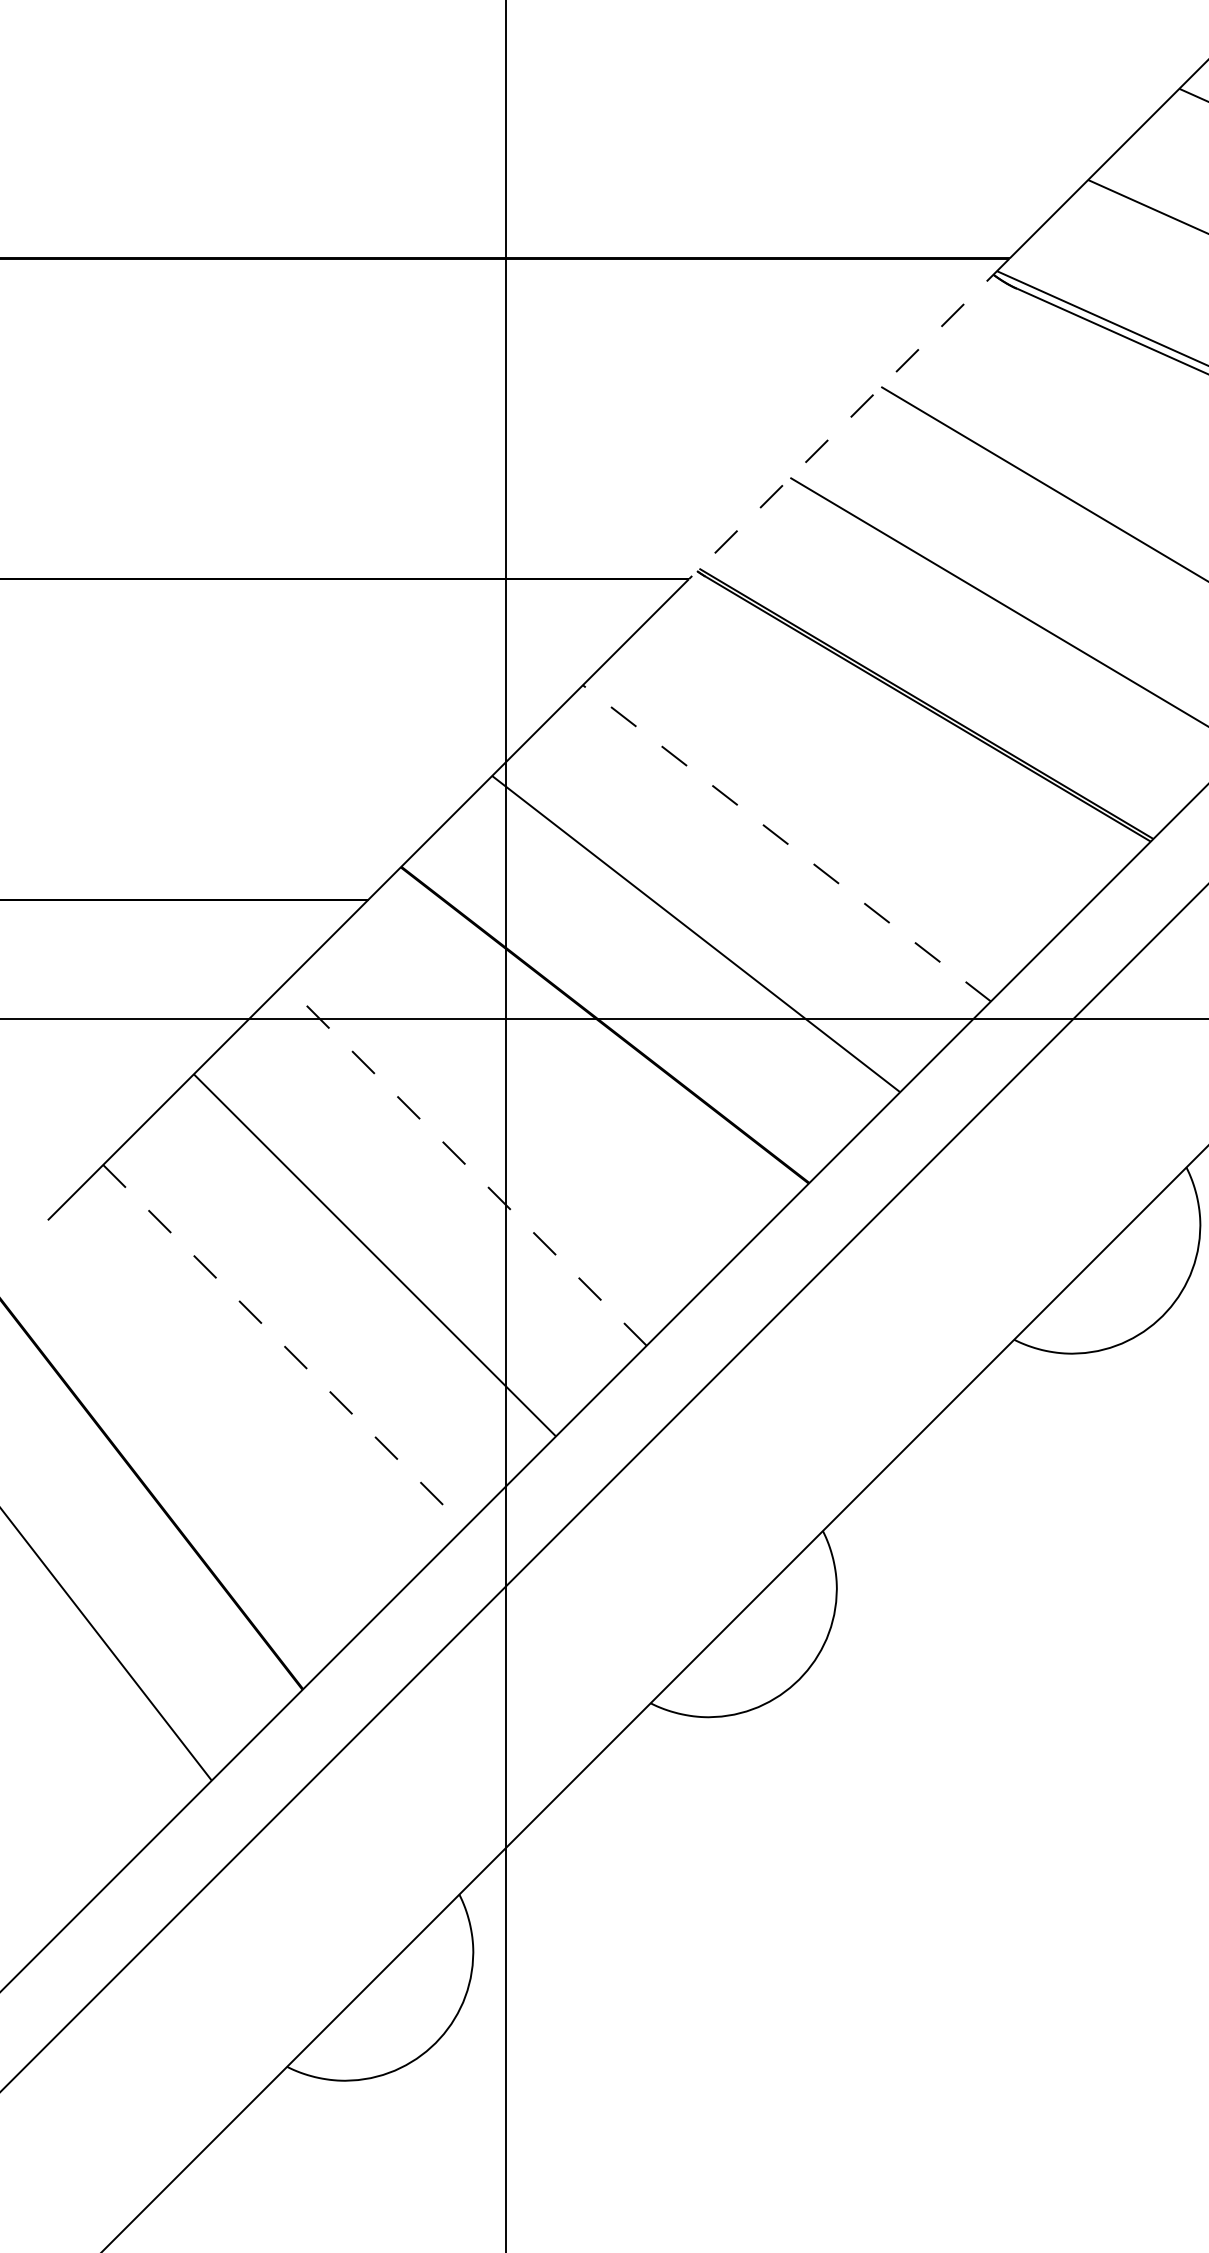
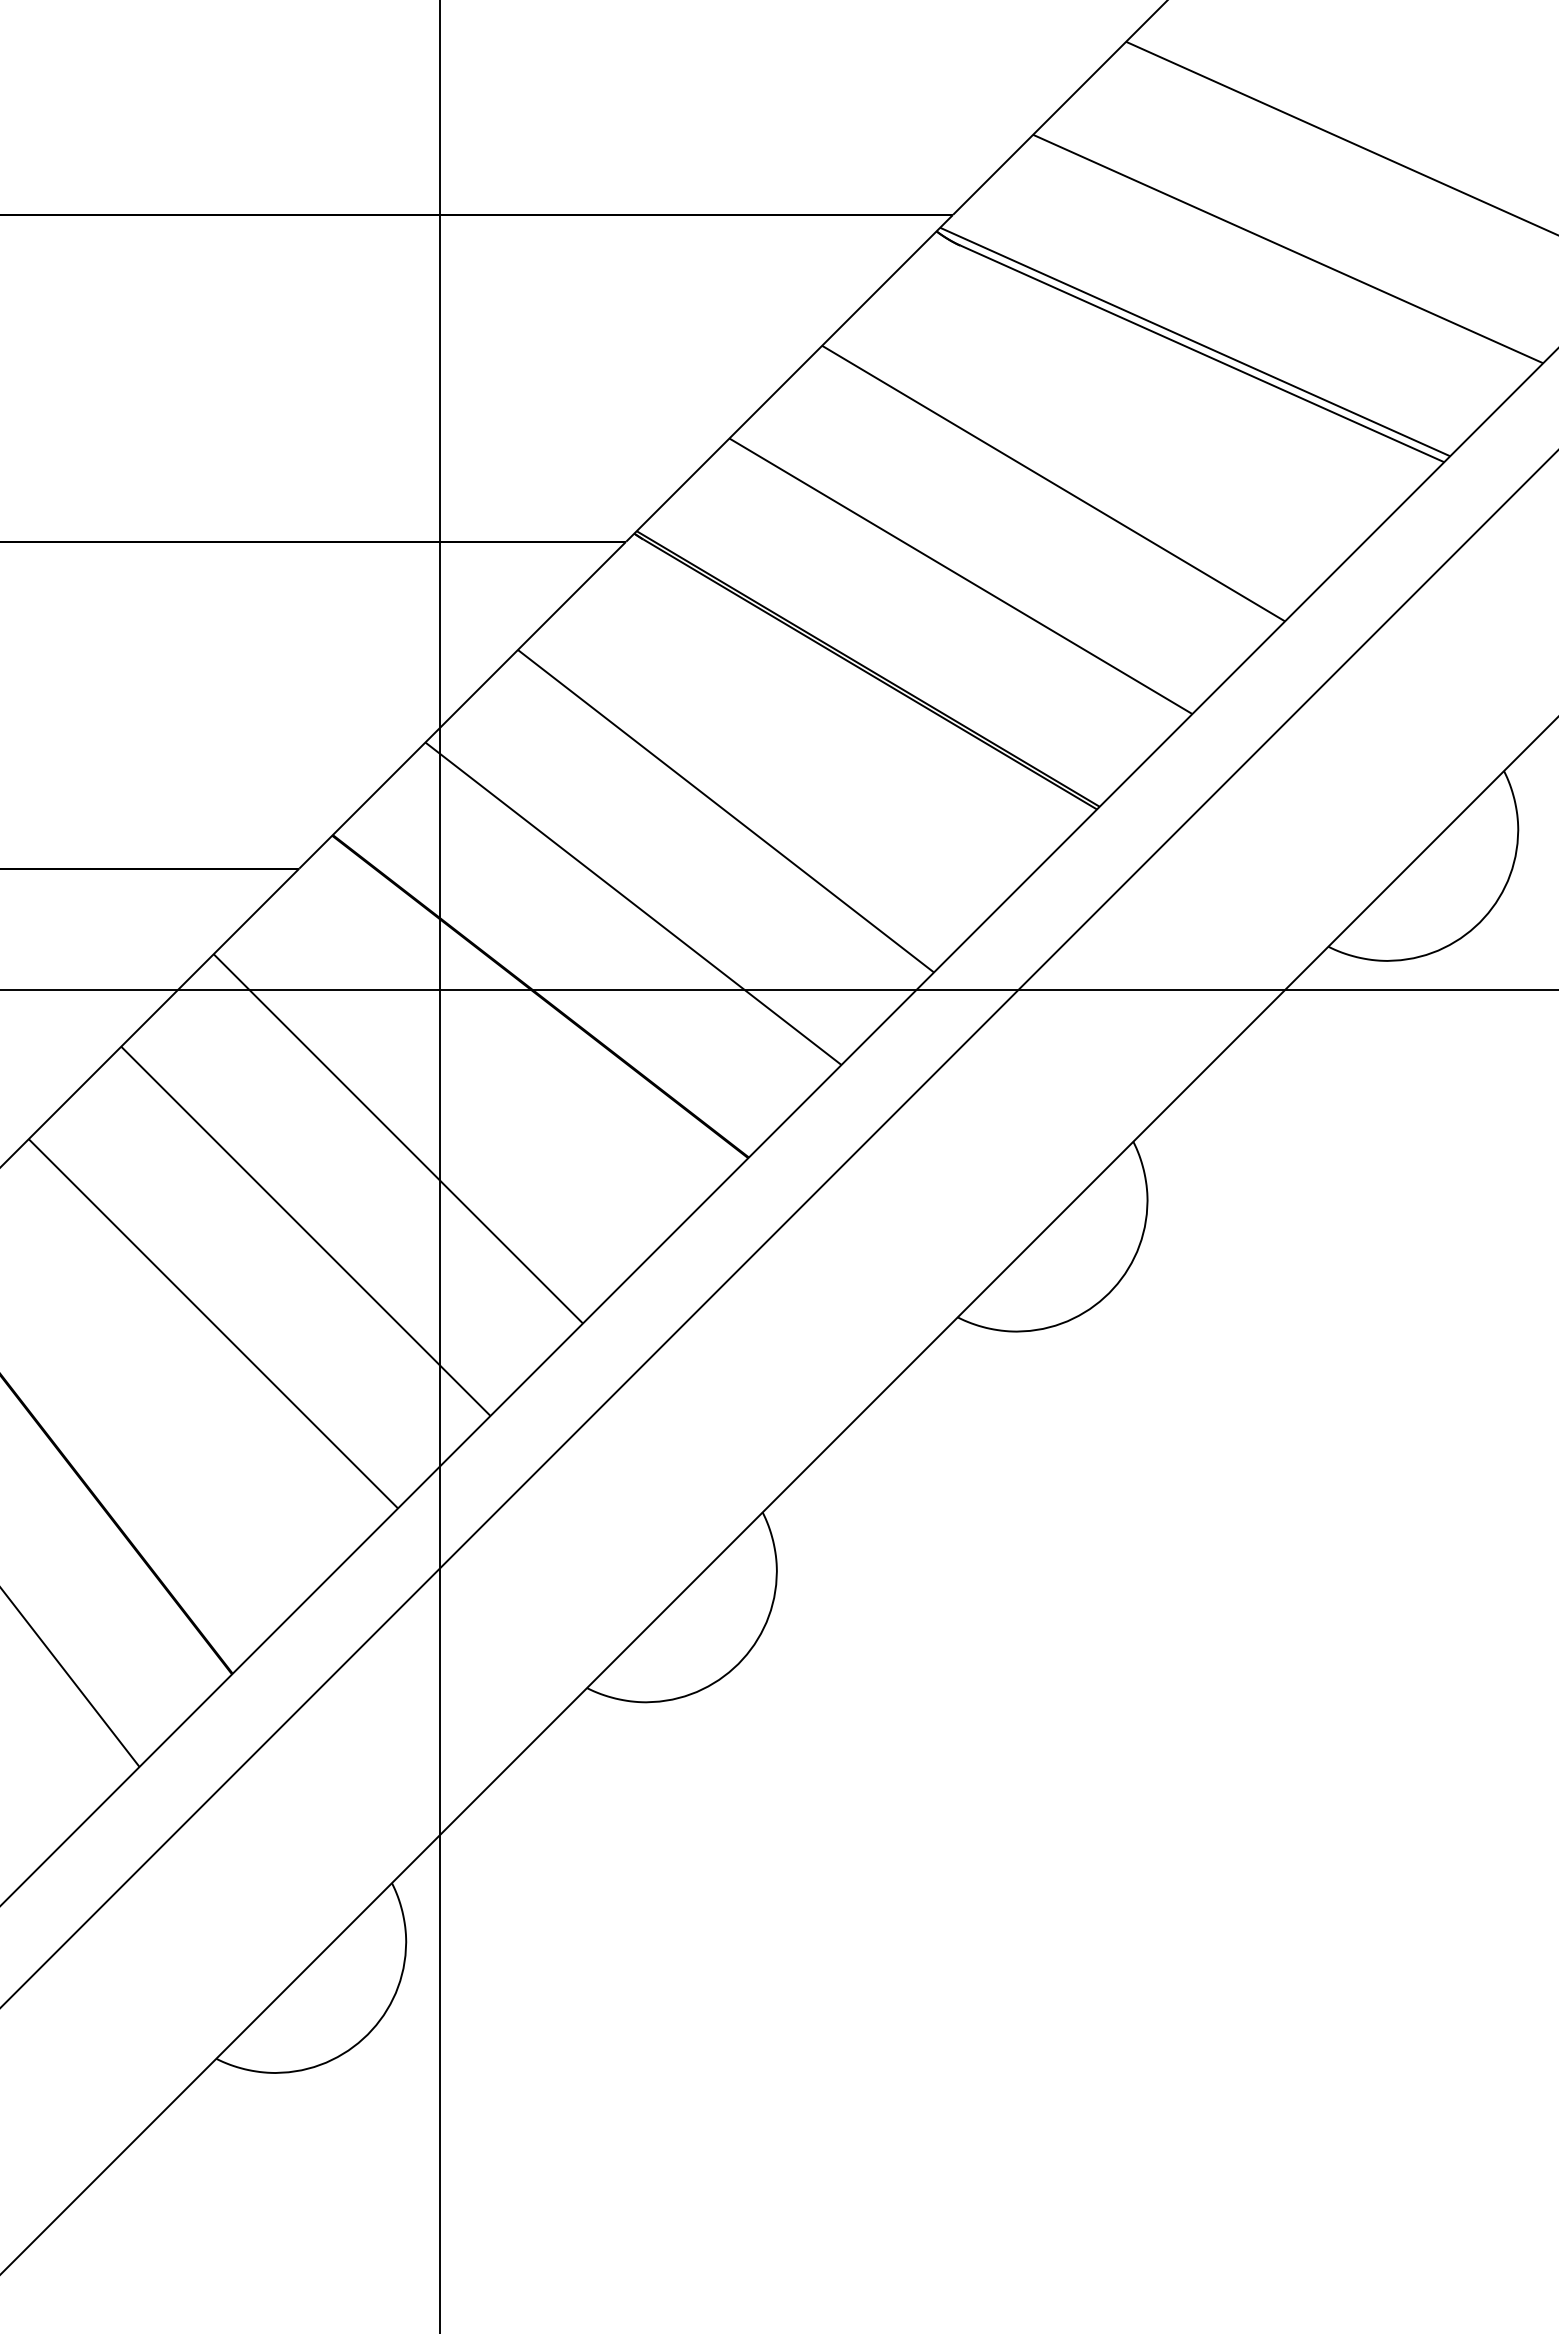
line: (849, 418) -> (789, 378), dashed -> solid
line: (786, 842) -> (725, 810), dashed -> solid
line: (464, 1164) -> (397, 1138), dashed -> solid
line: (284, 1346) -> (213, 1324), dashed -> solid

